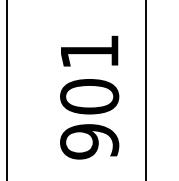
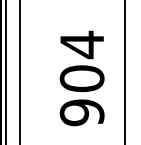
text: (88, 51) -> (81, 44), 901 -> 904

